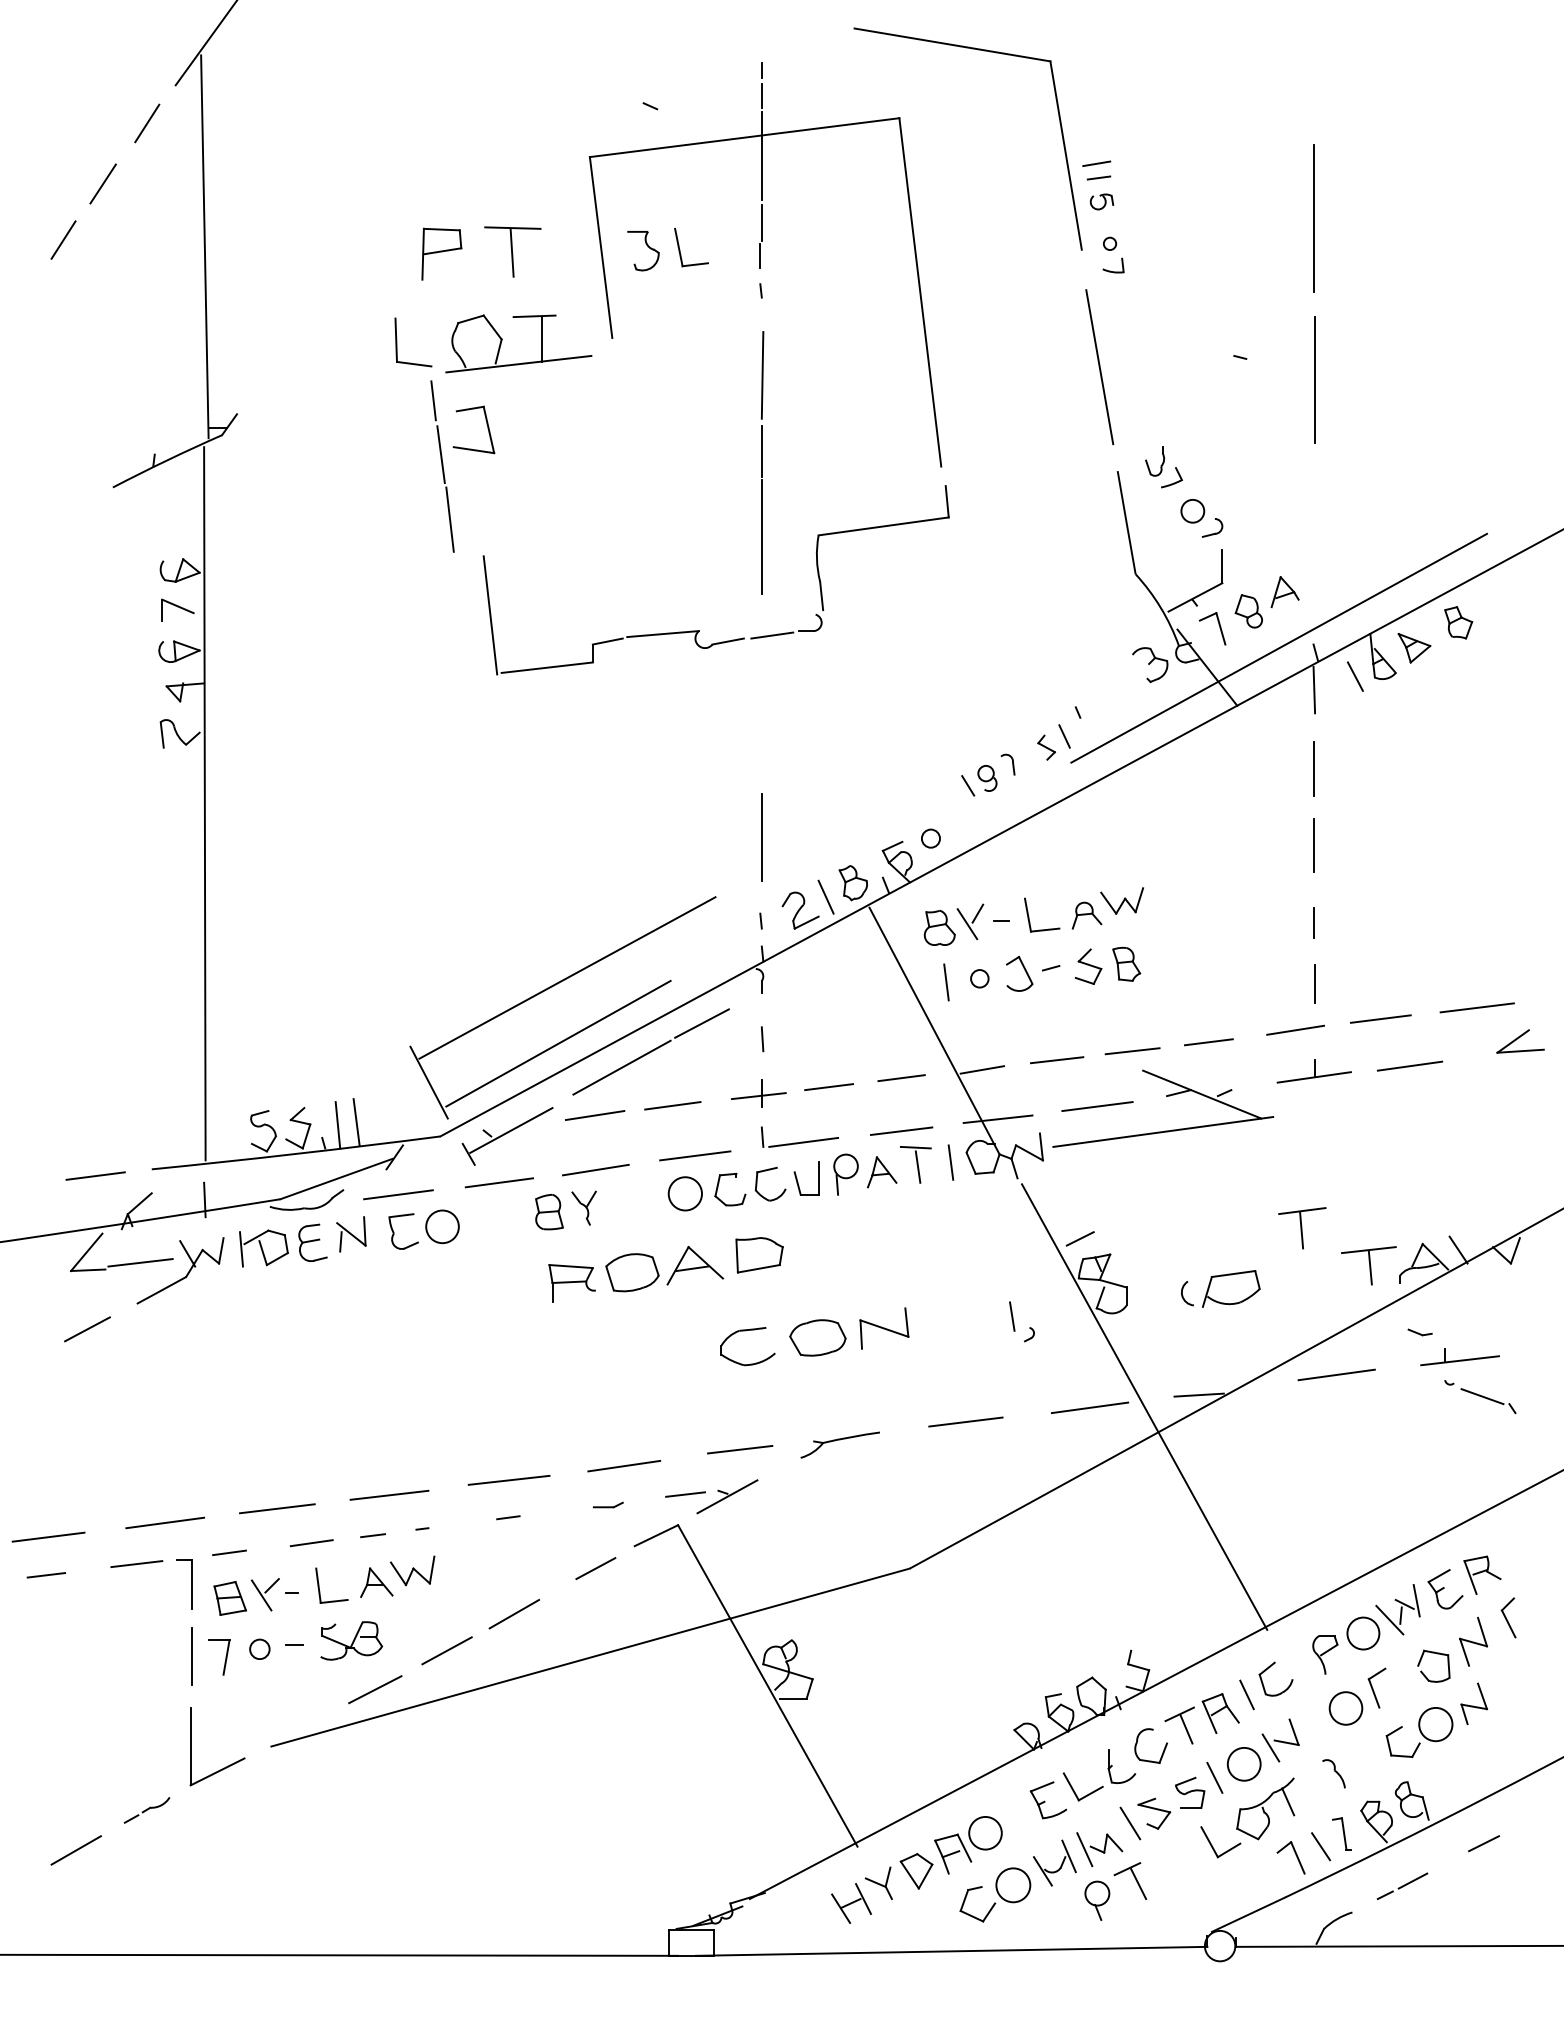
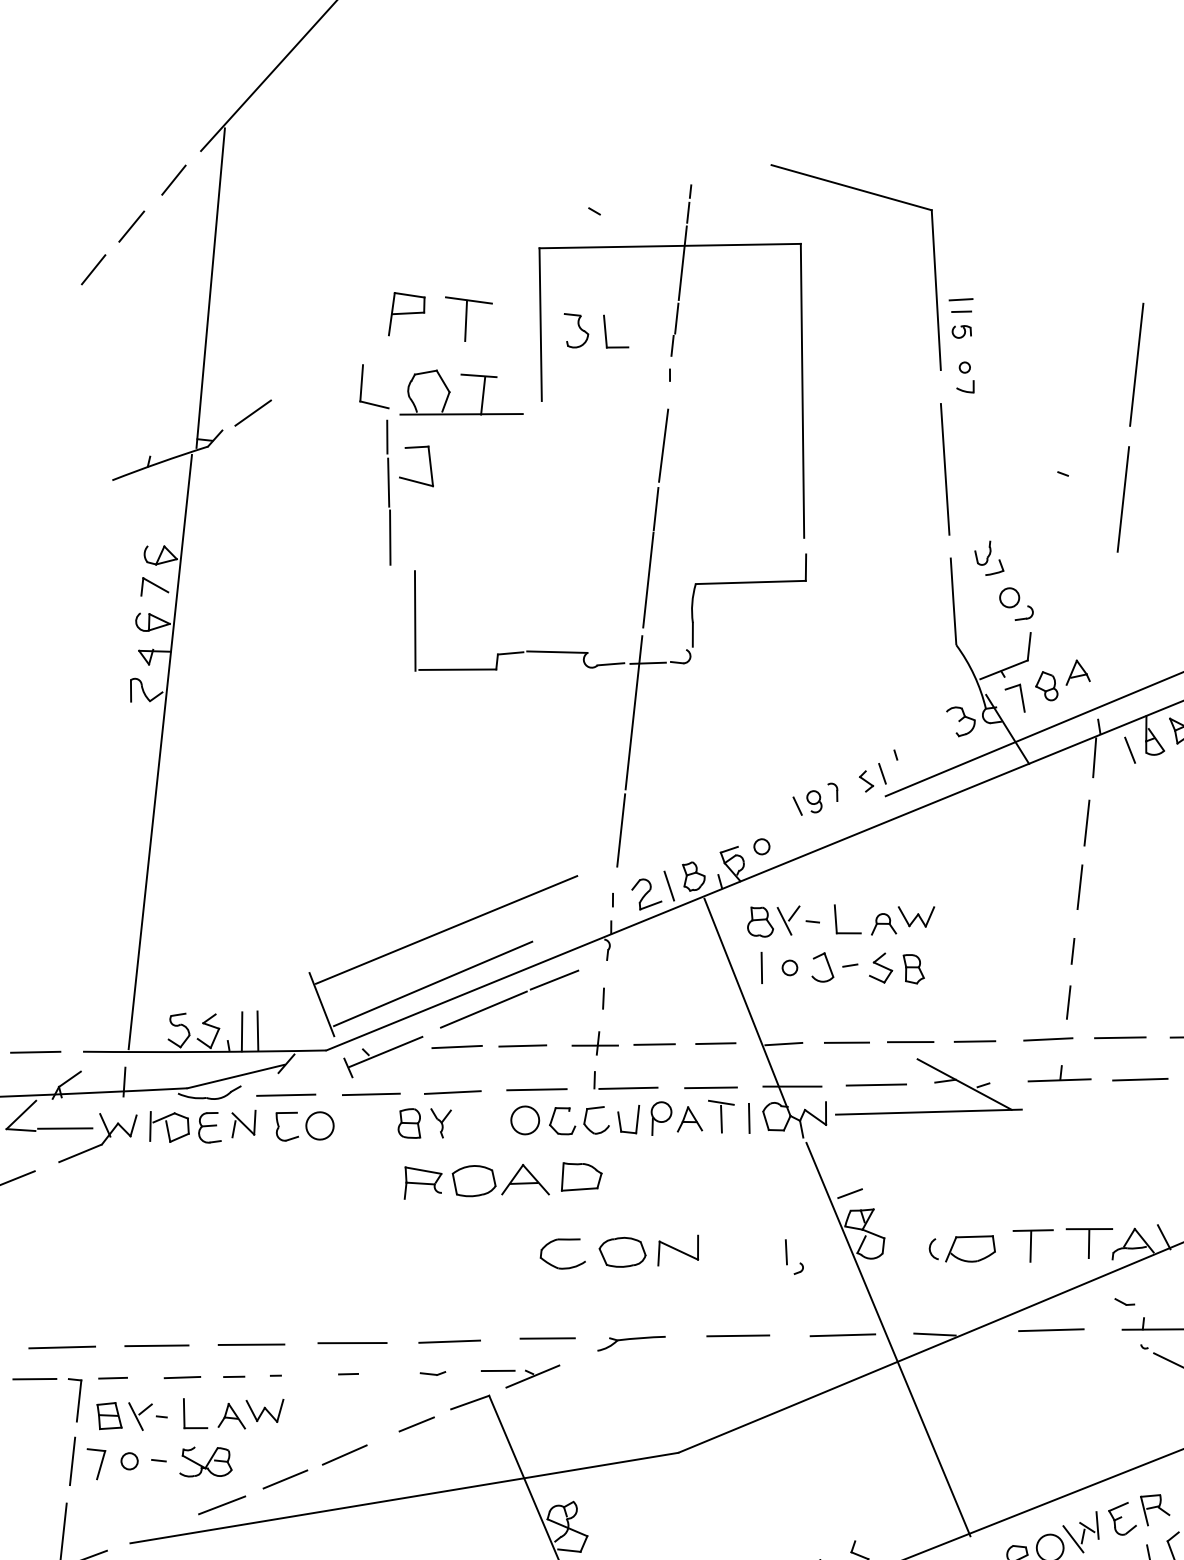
line: (270, 389) -> (252, 412), added
line: (761, 696) -> (633, 713), added
part: (1302, 1228) -> (1031, 1245), moved

